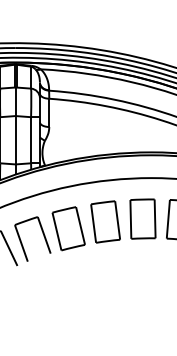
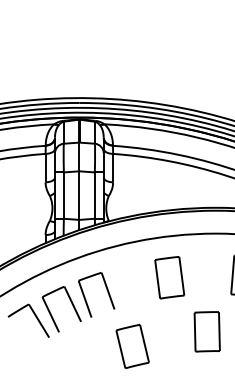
part: (142, 218) -> (206, 331), moved
part: (68, 228) -> (132, 346), moved

